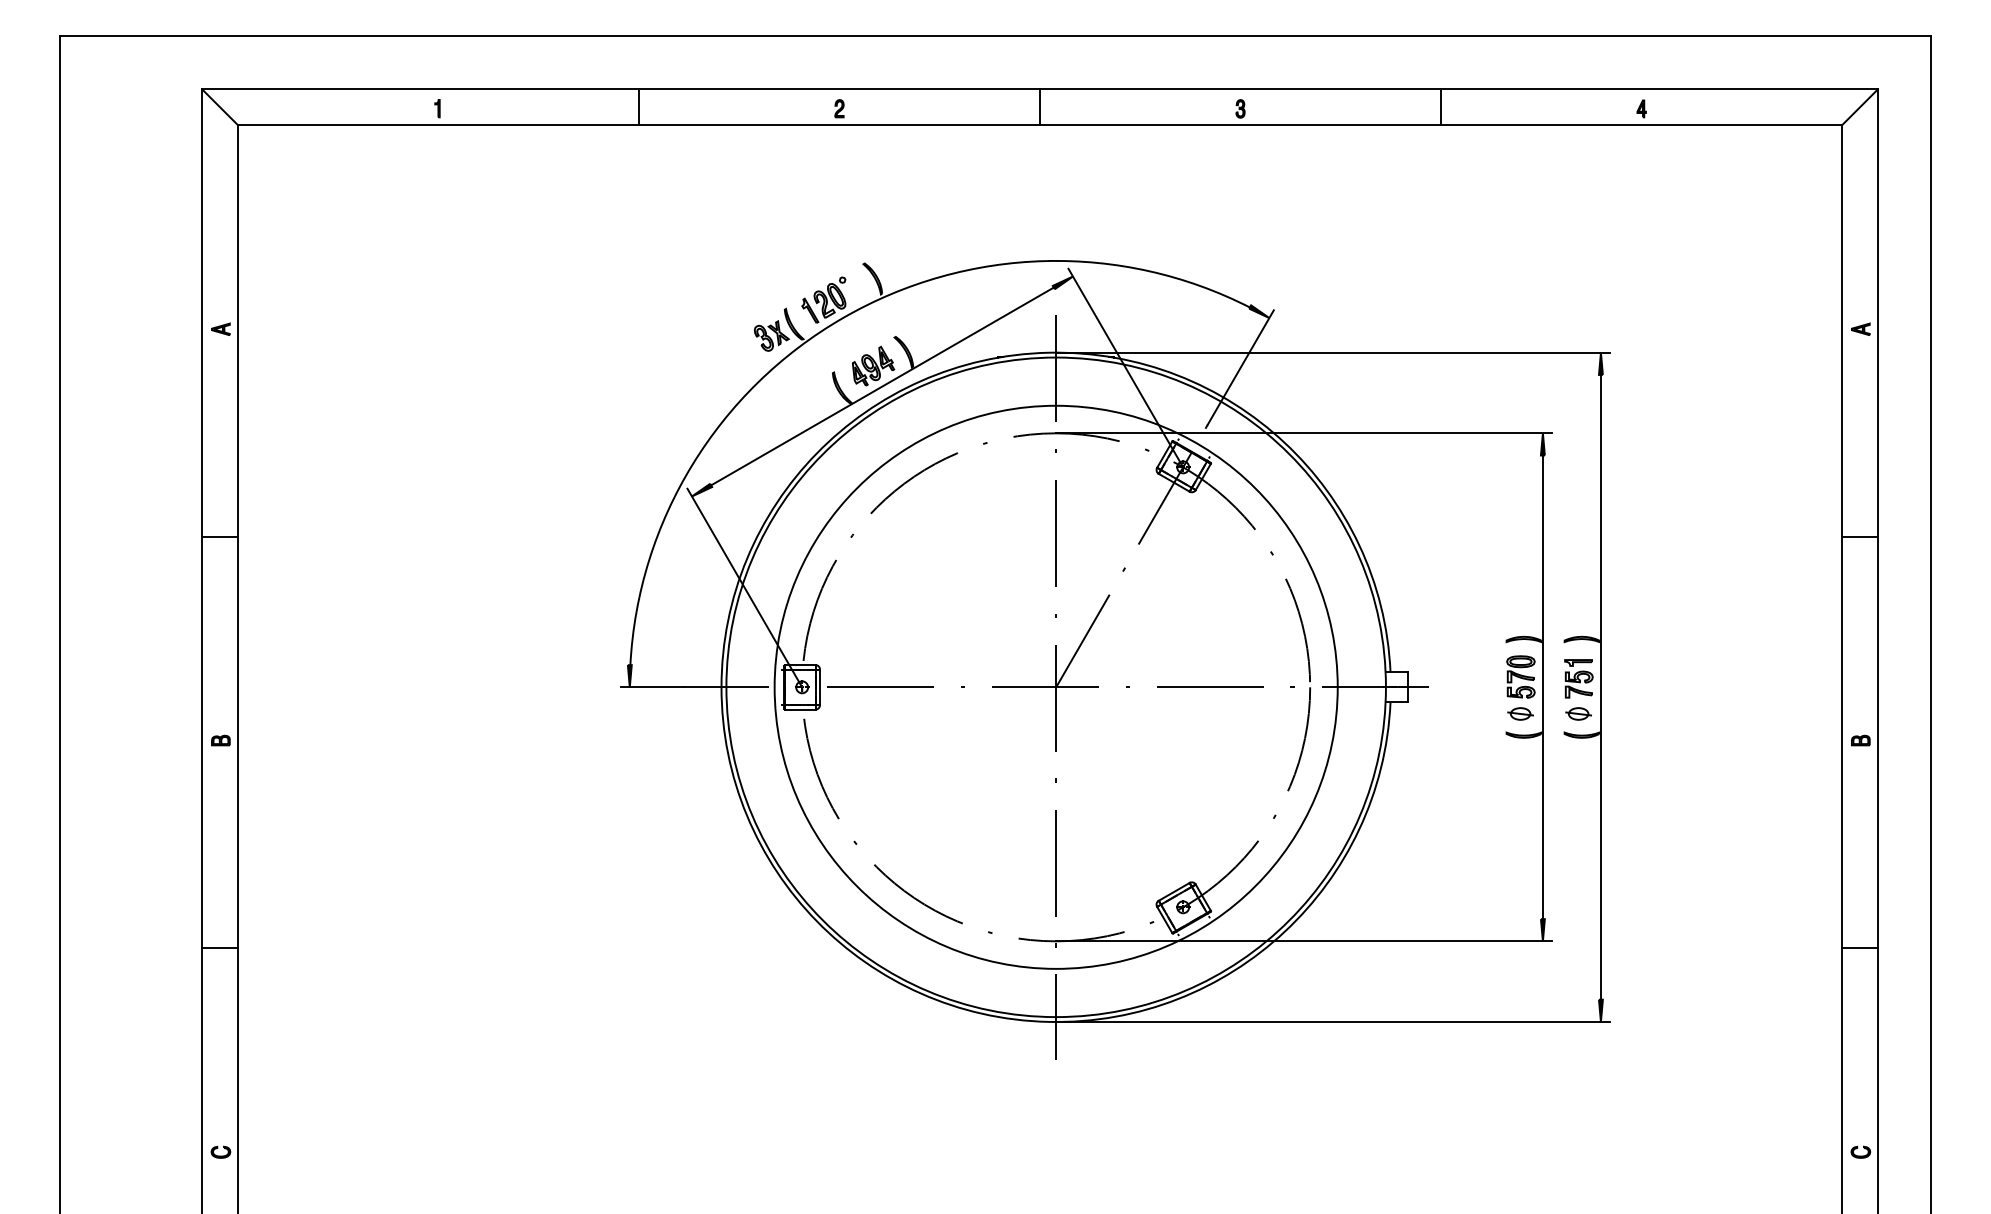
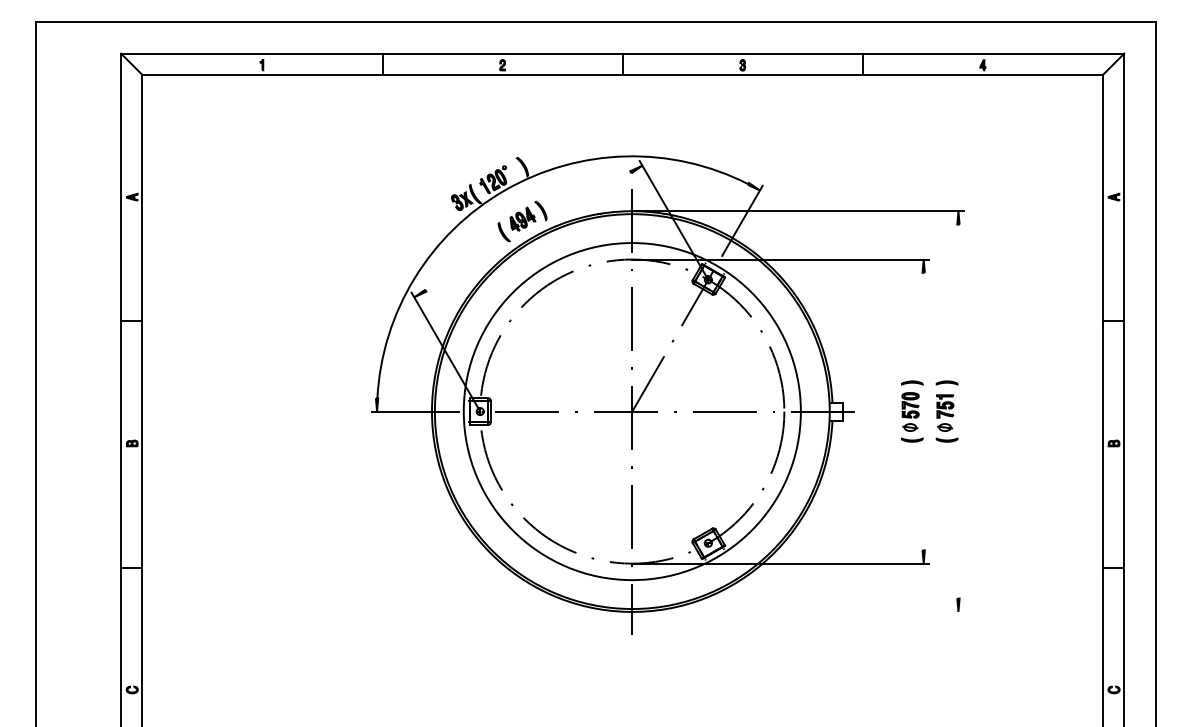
line: (881, 386) -> (527, 231), removed
line: (1542, 687) -> (923, 411), removed
line: (1601, 687) -> (958, 411), removed
line: (1332, 1021) -> (797, 611), removed

